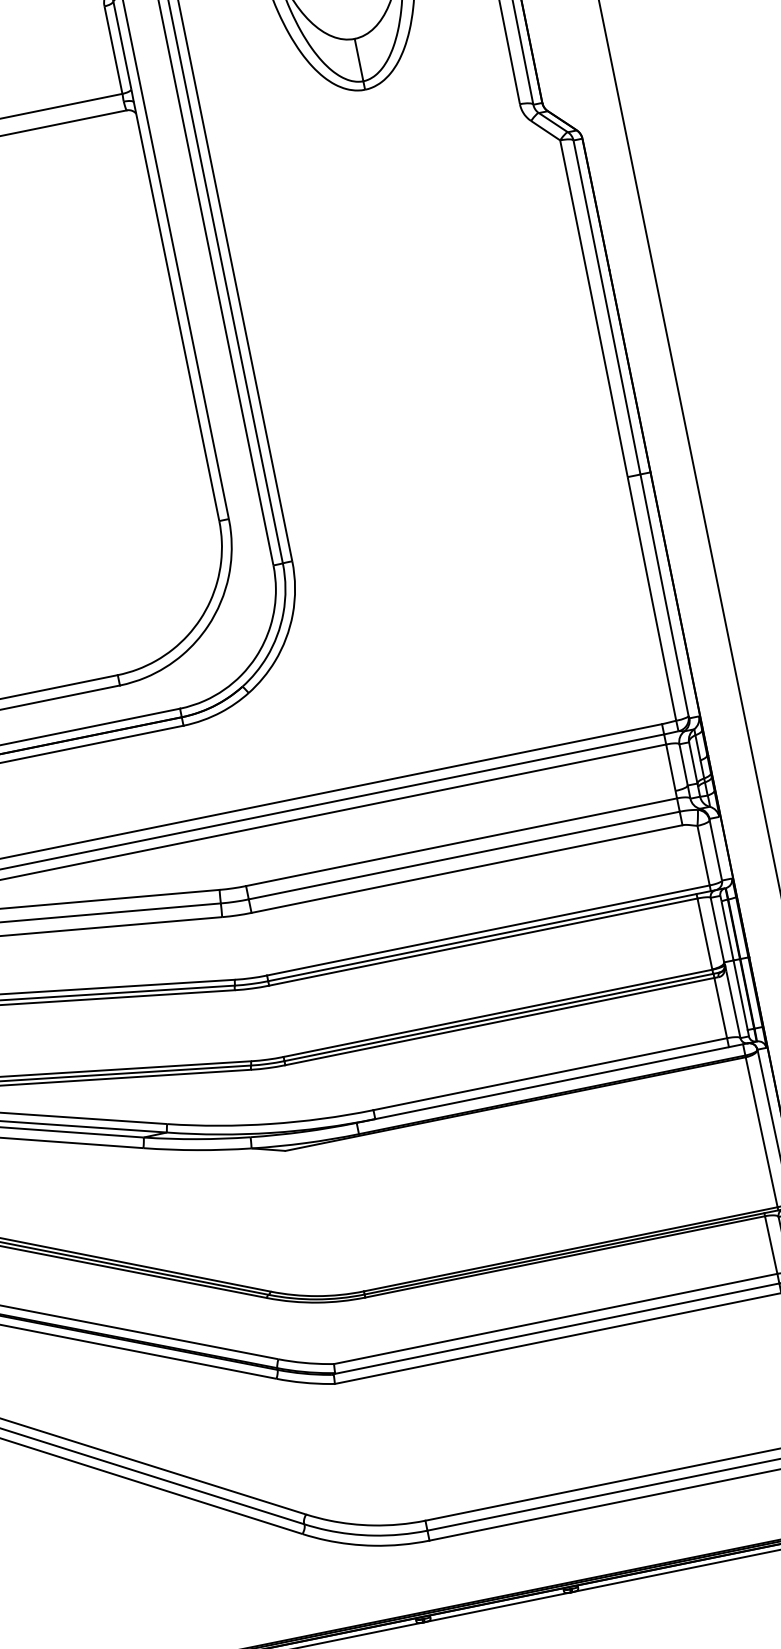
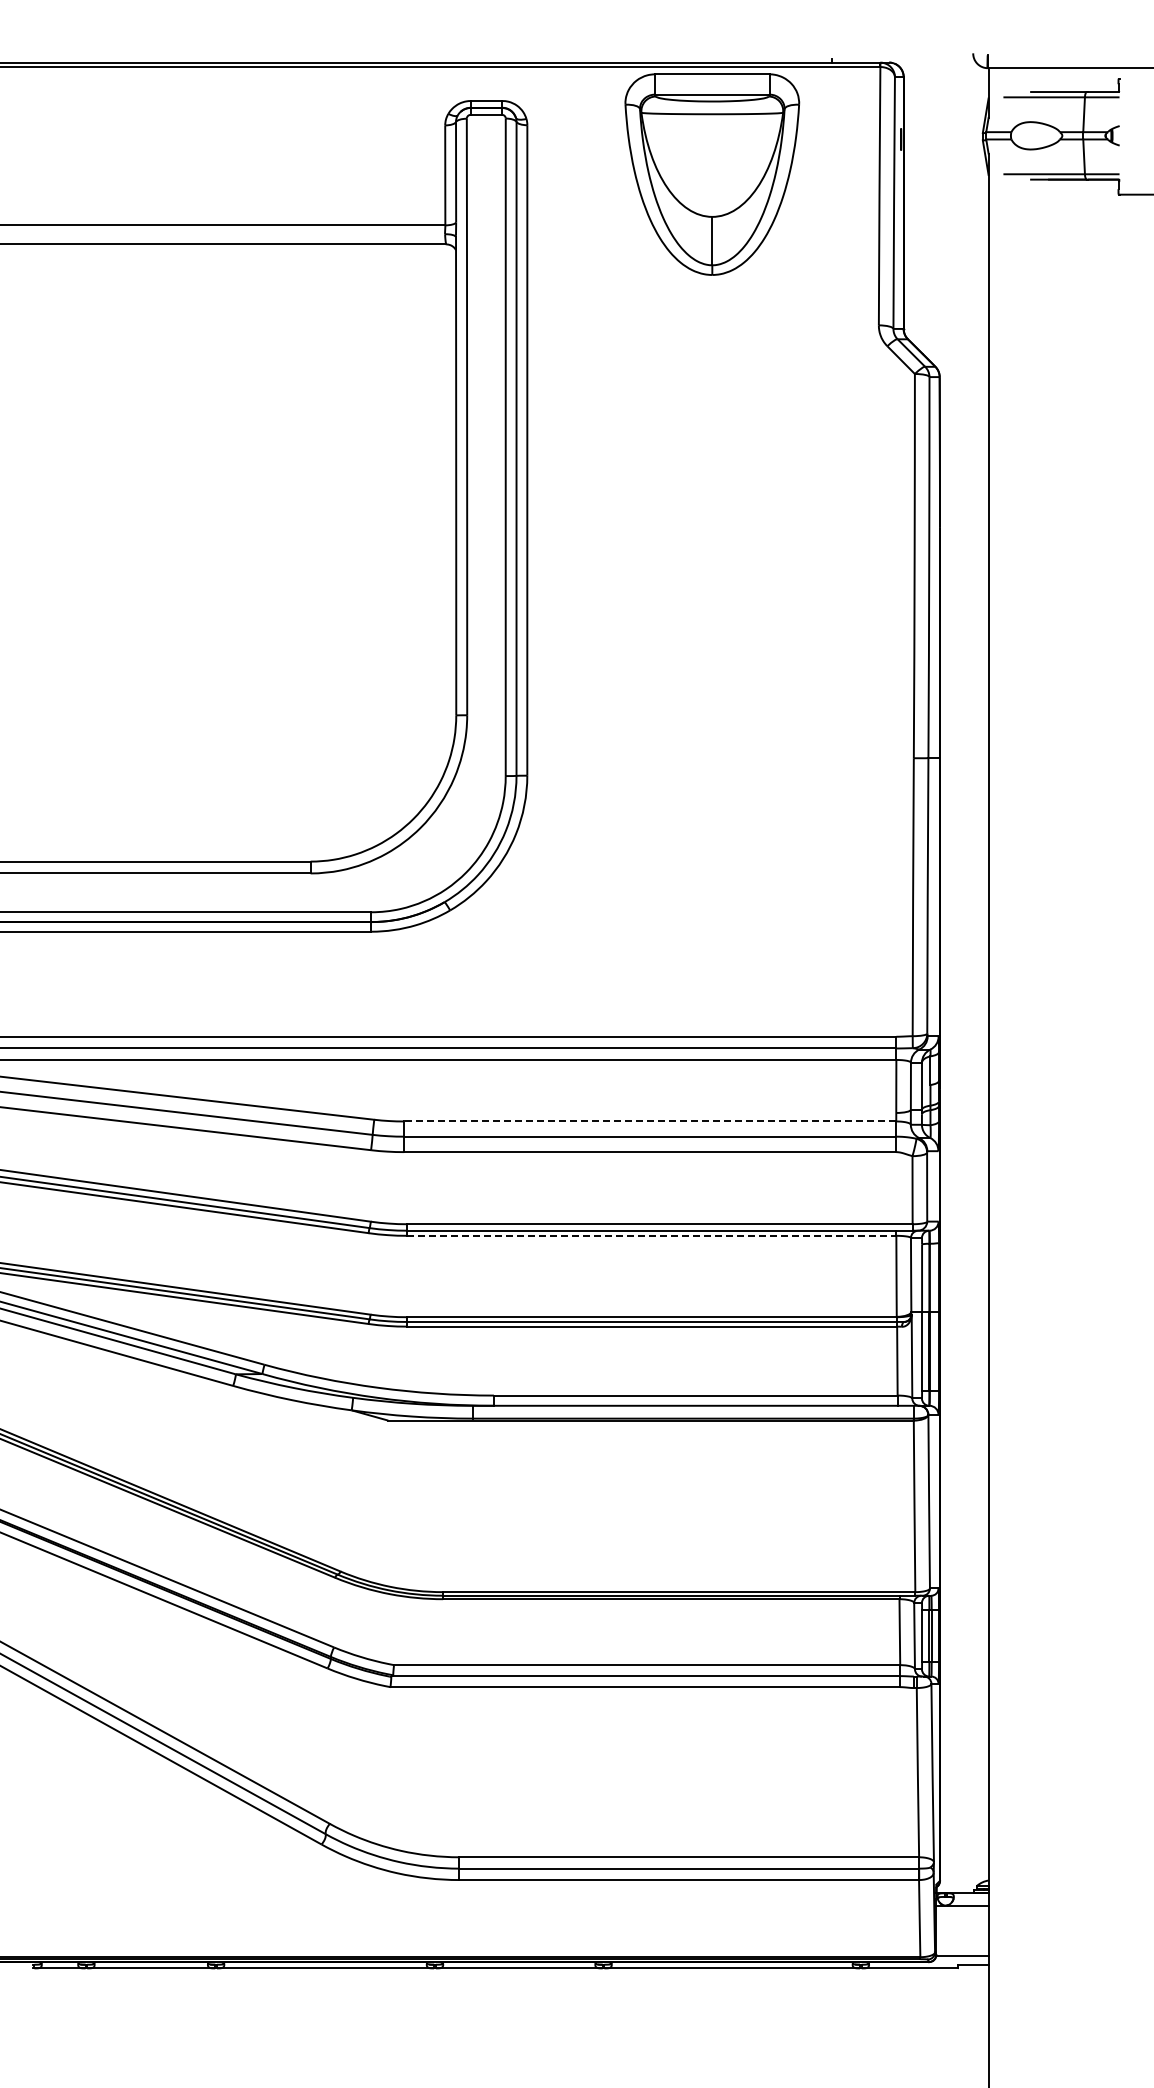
line: (460, 842) -> (649, 1121), solid -> dashed
line: (482, 941) -> (651, 1235), solid -> dashed

